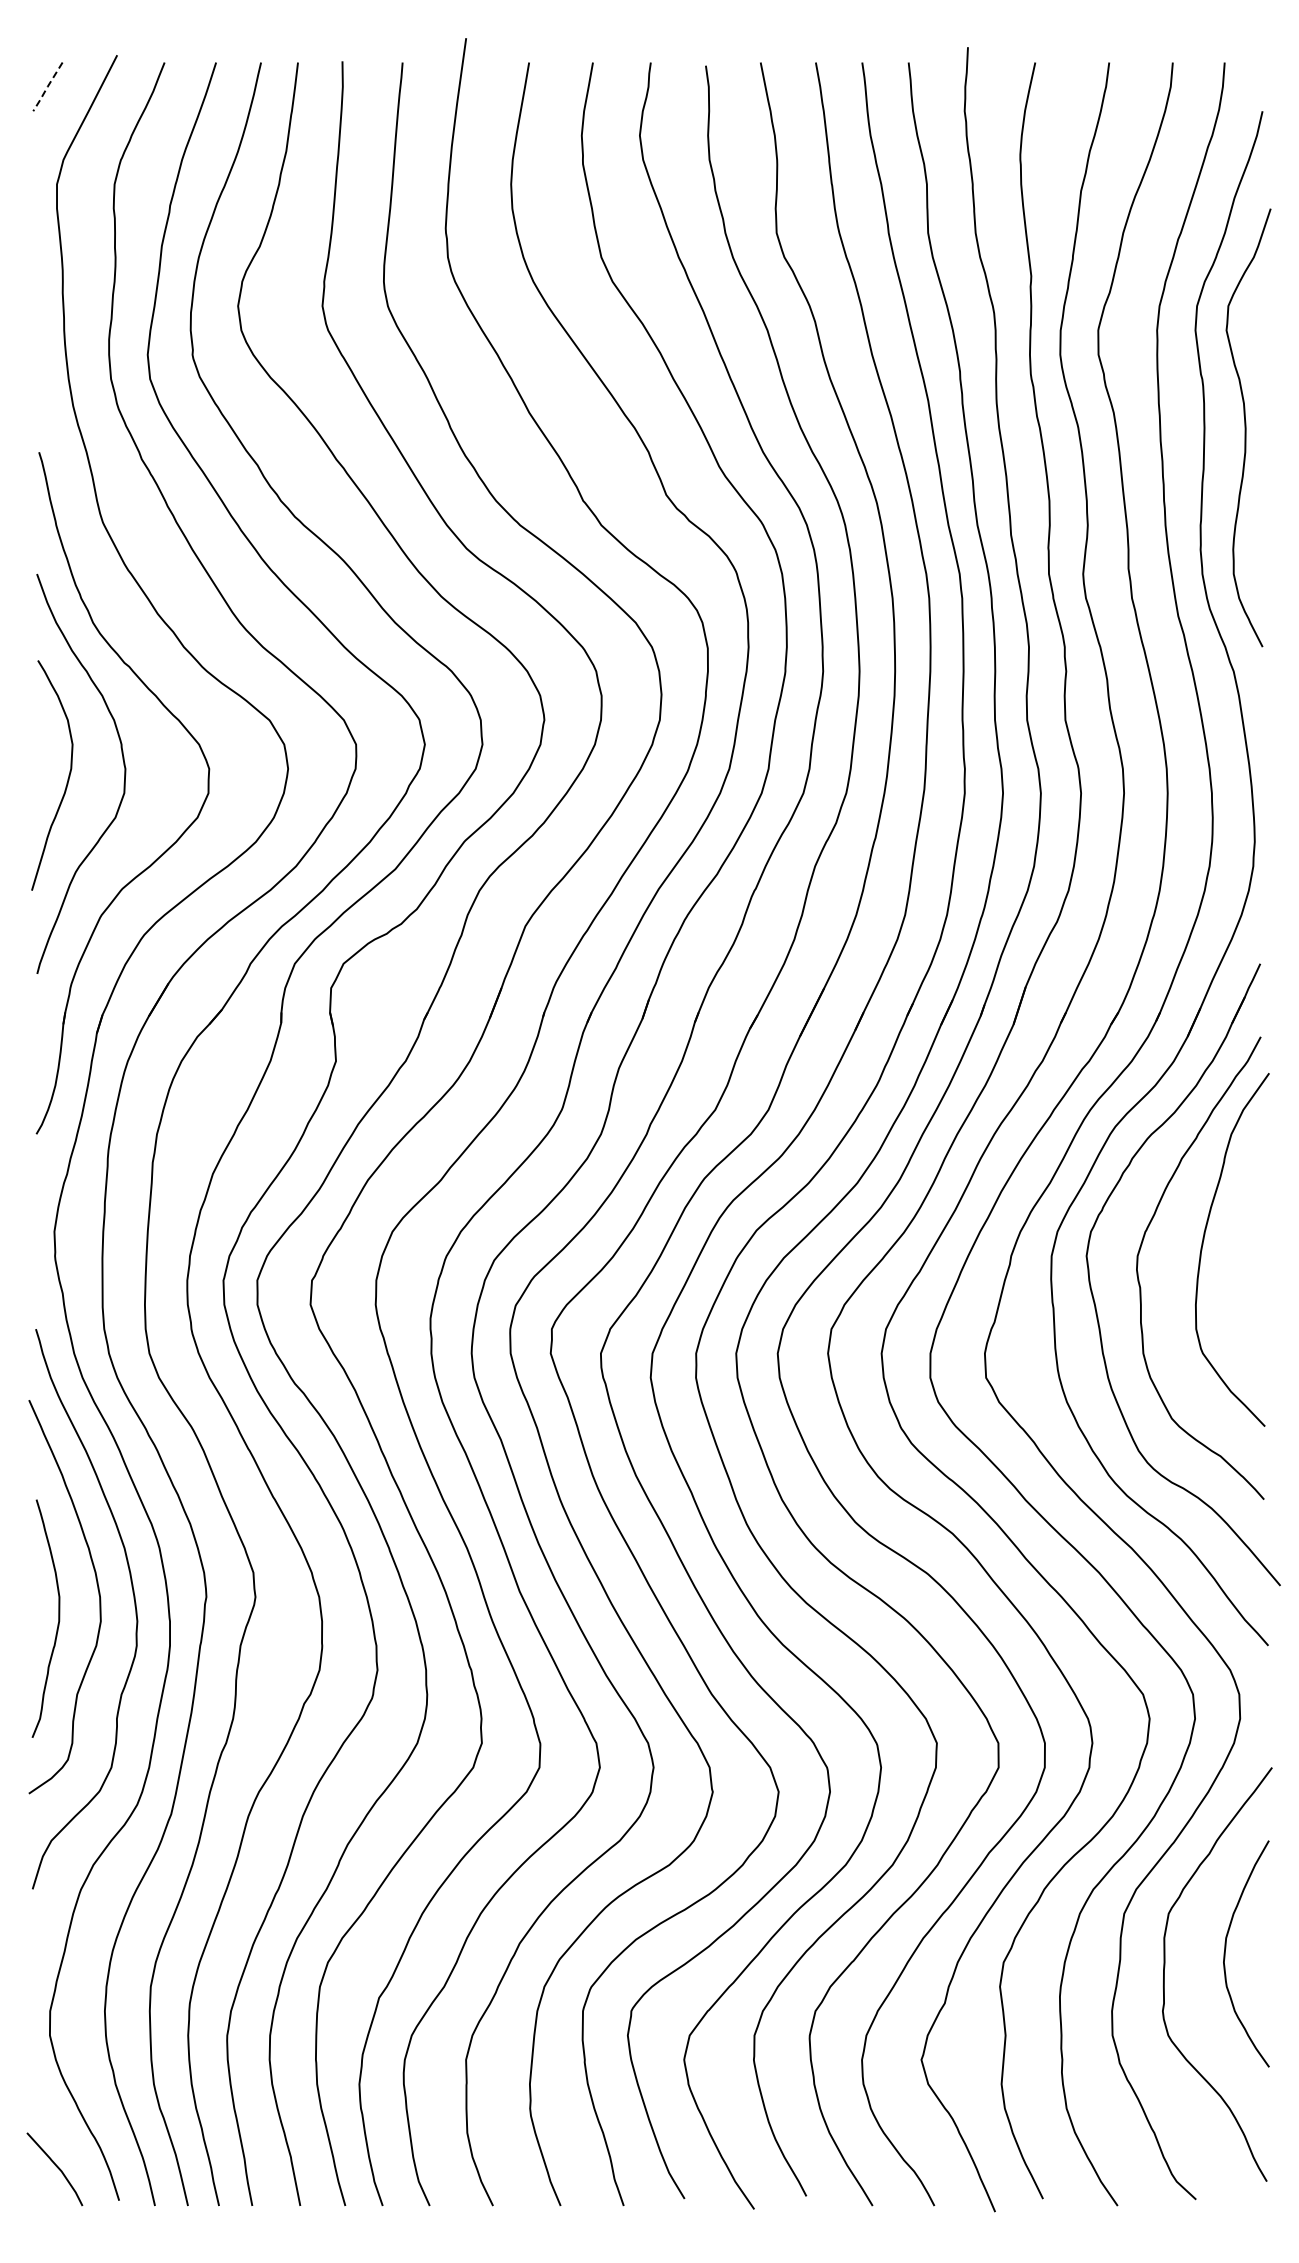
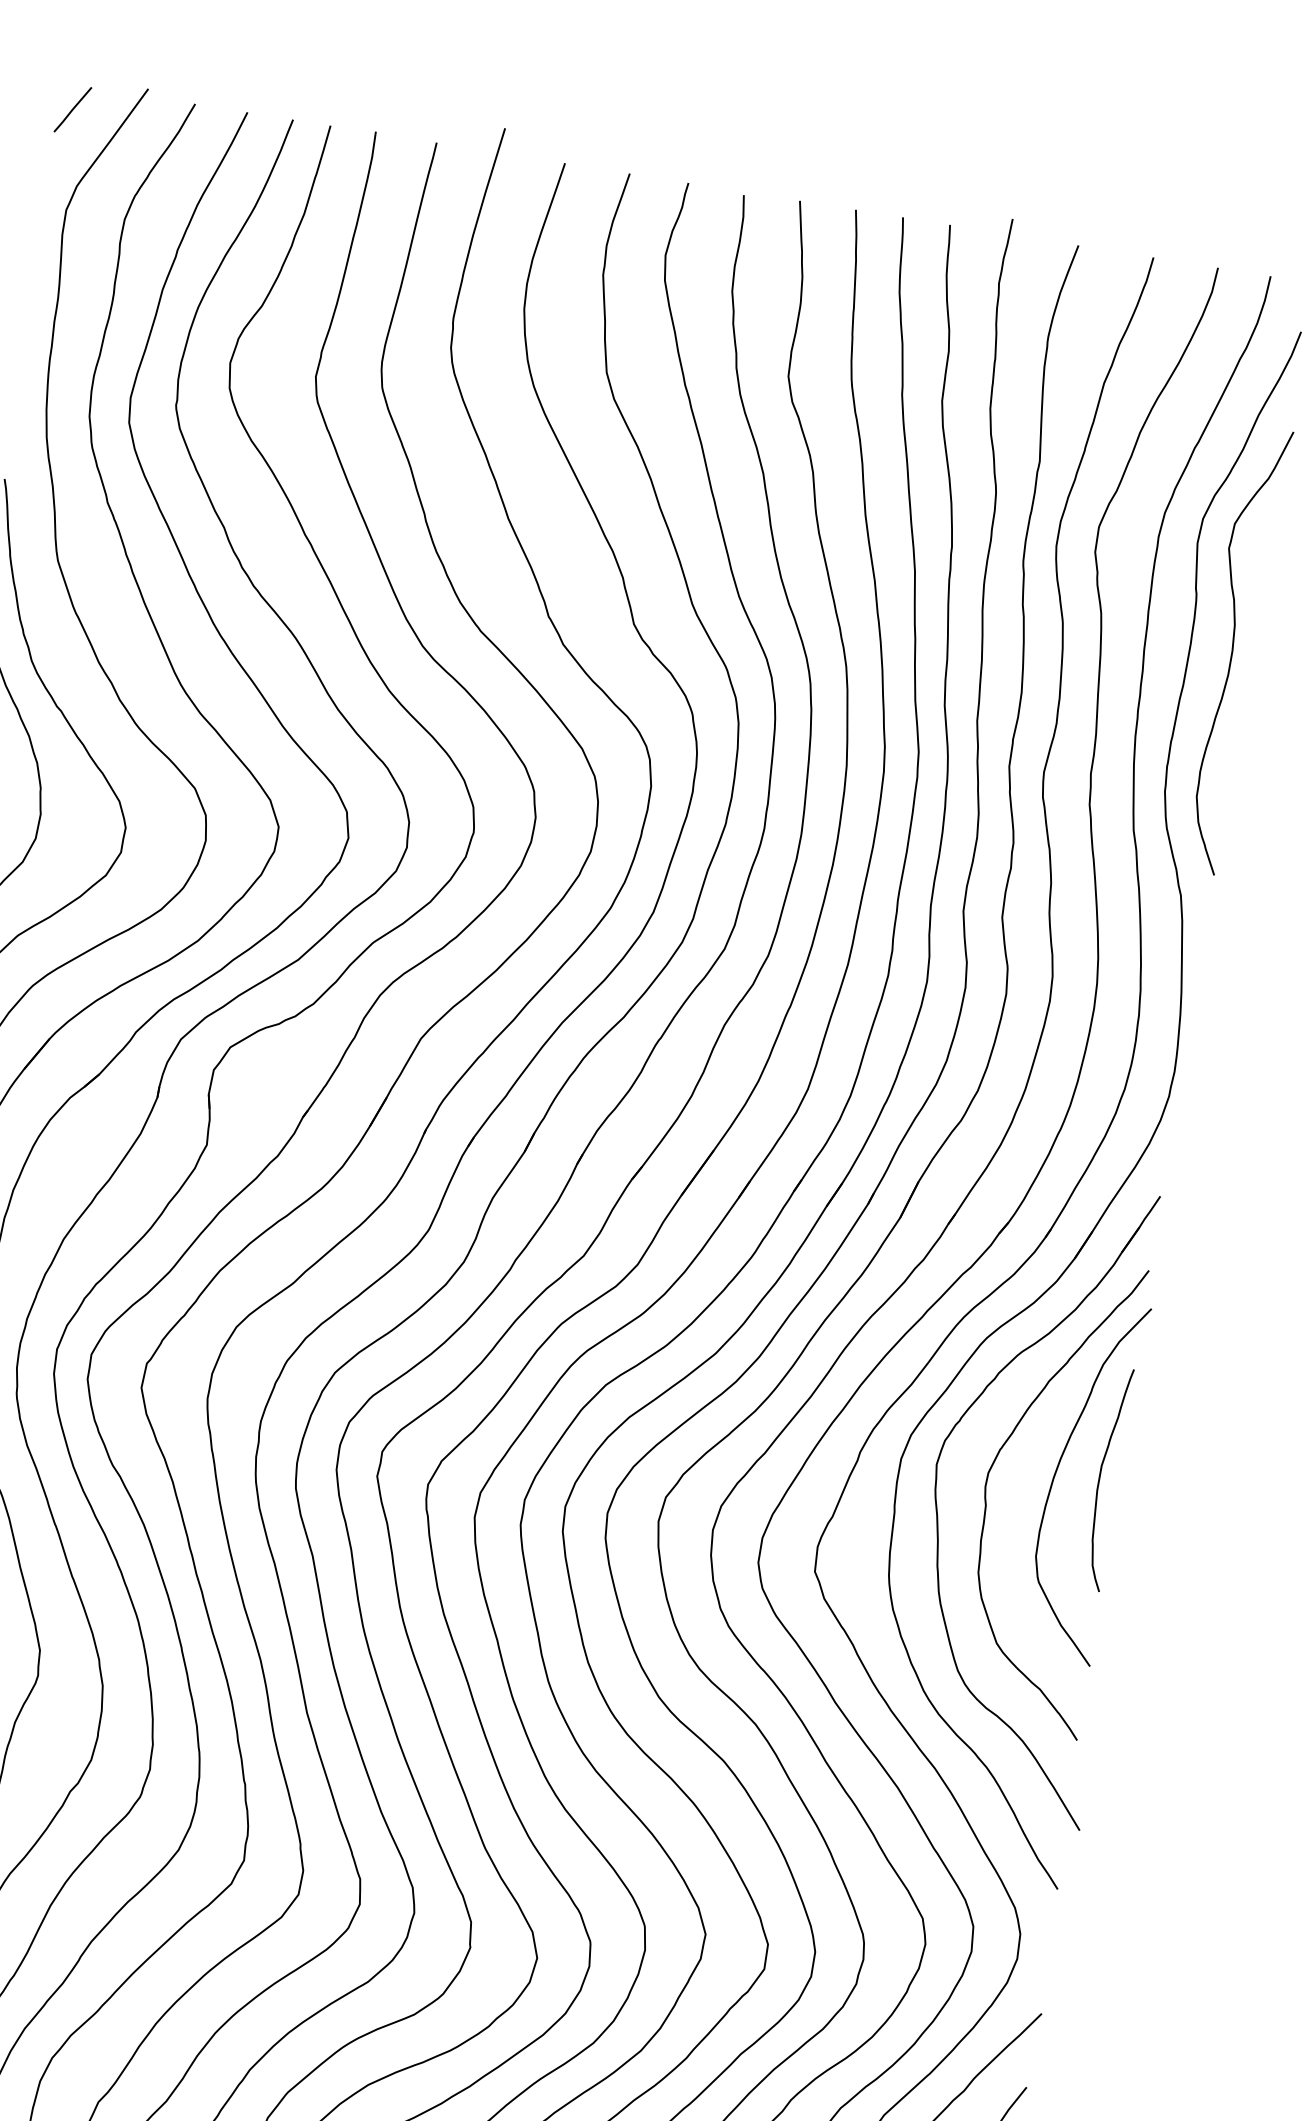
line: (47, 87) -> (72, 110), dashed -> solid
curve: (1246, 1243) -> (1100, 1477), added

